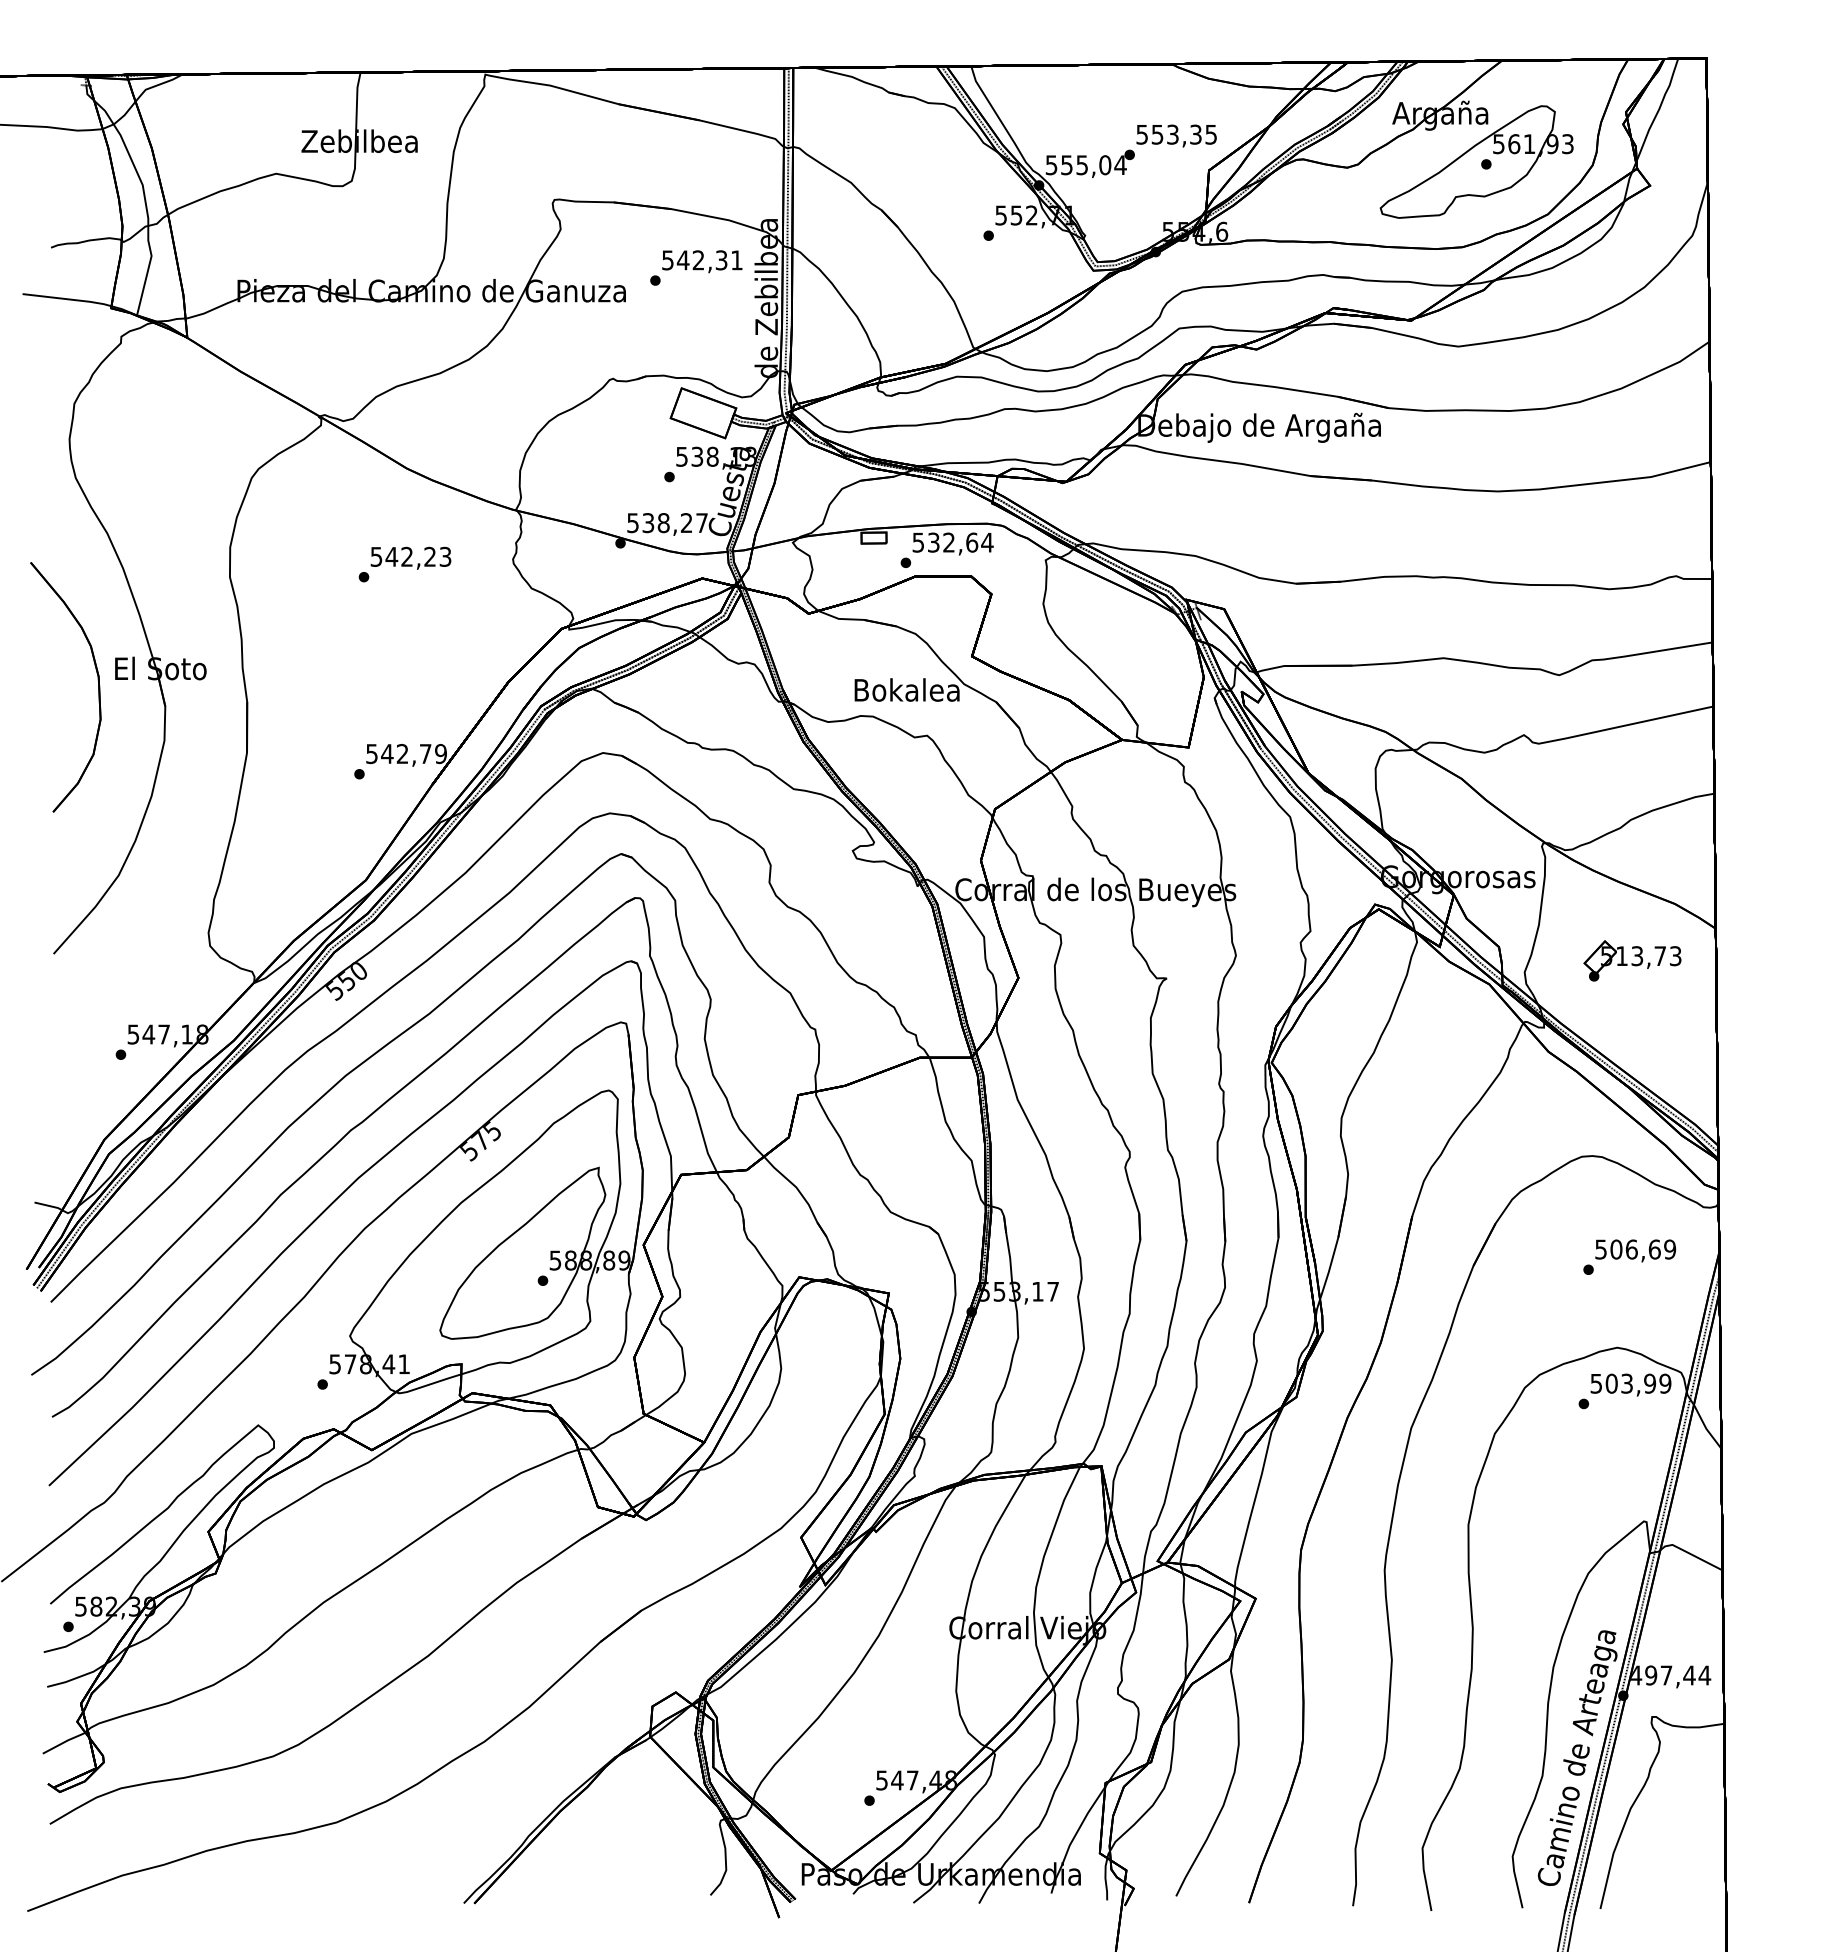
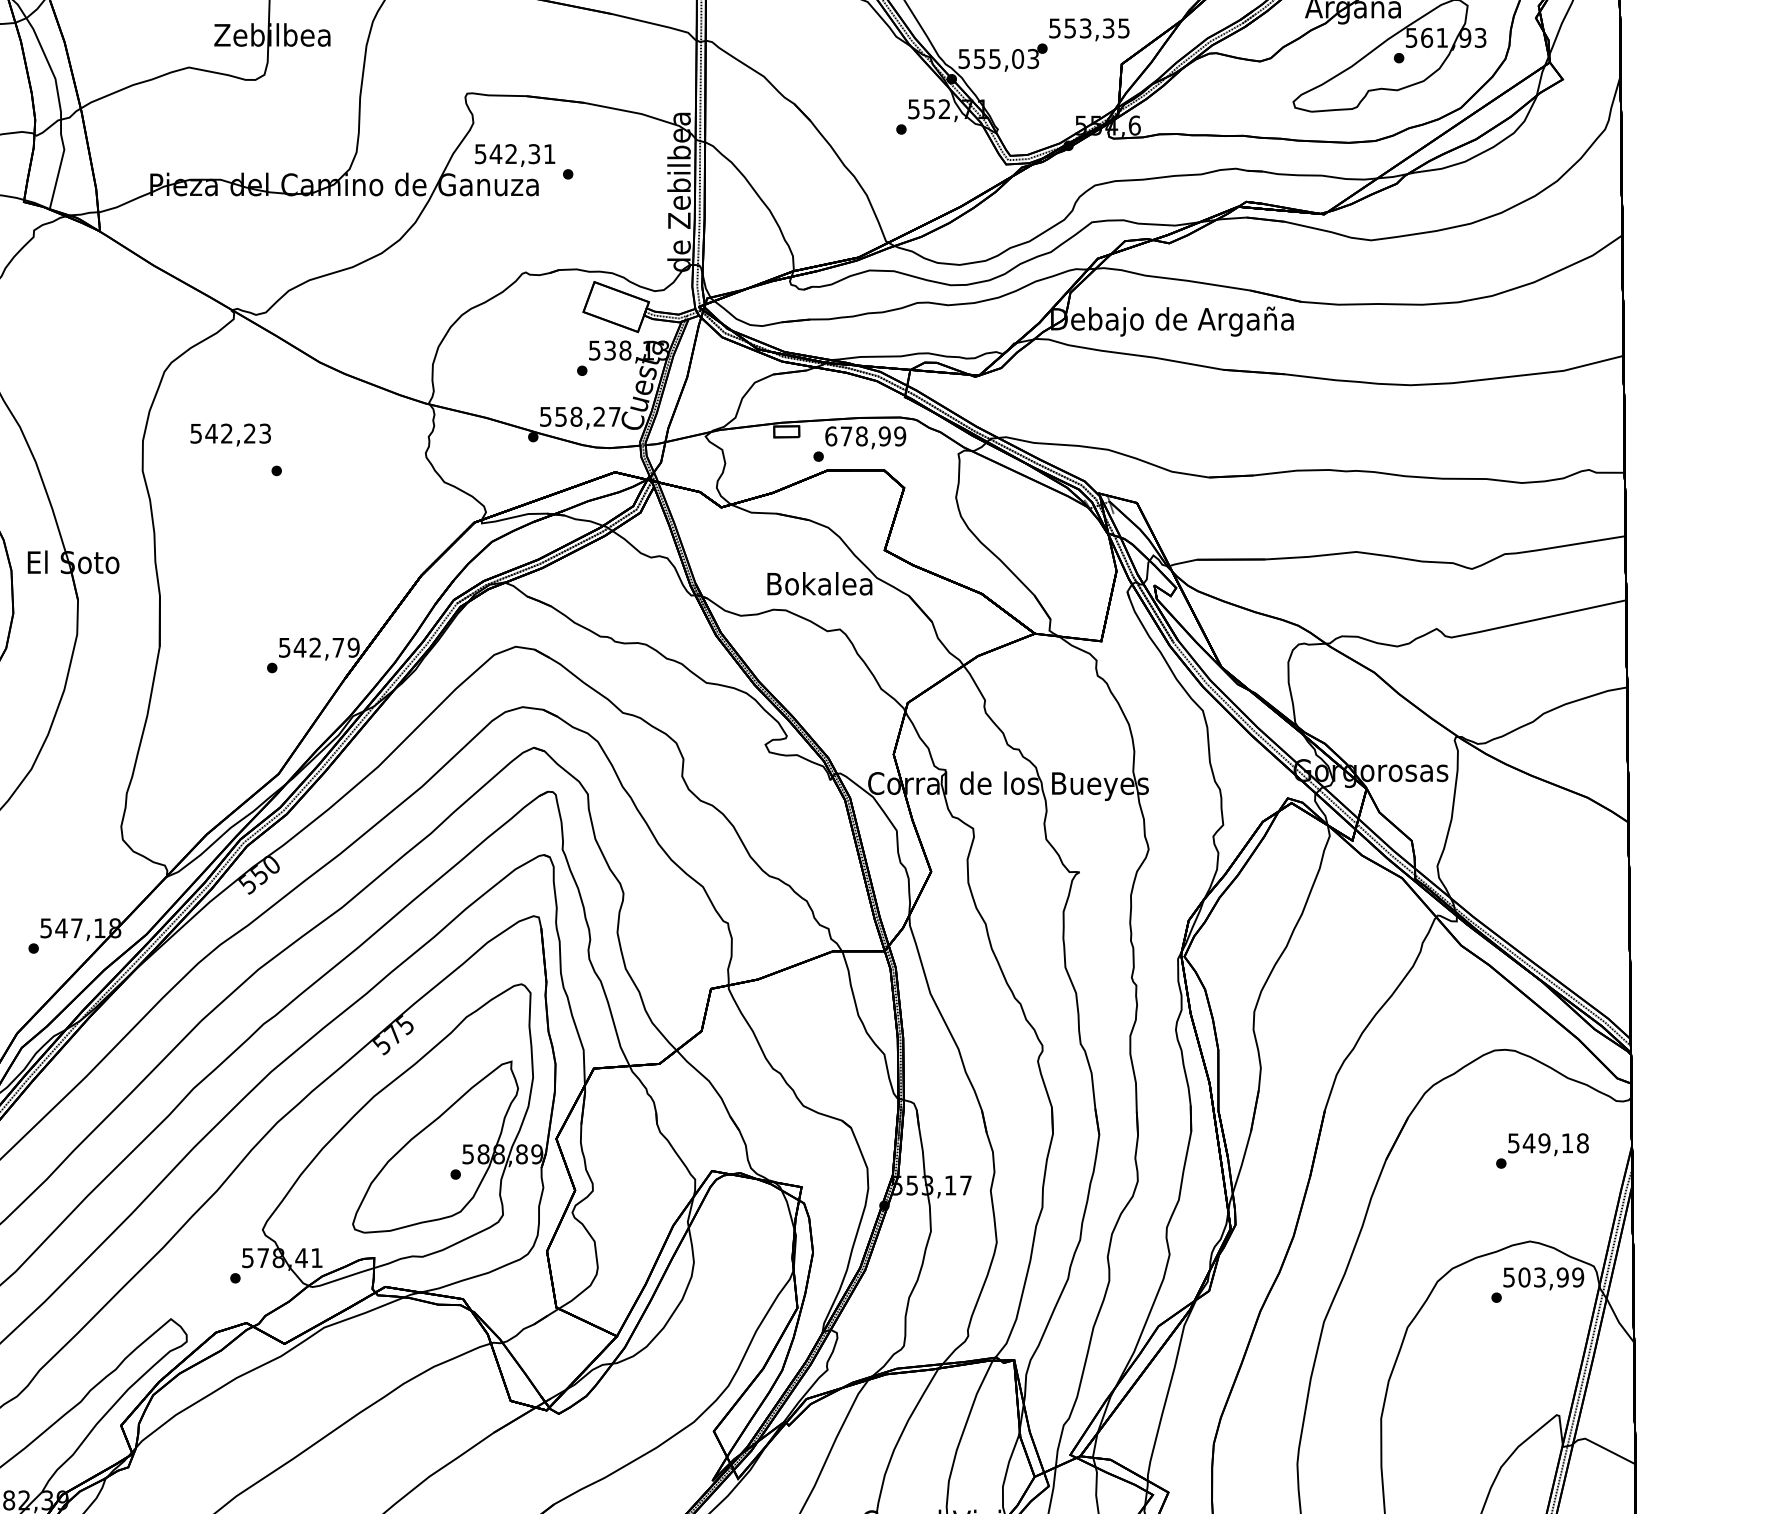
text: (1120, 165) -> (1033, 59), 555,04 -> 555,03
text: (702, 261) -> (515, 155), moved
text: (648, 522) -> (561, 416), 538,27 -> 558,27
text: (952, 542) -> (865, 436), 532,64 -> 678,99
text: (410, 557) -> (230, 434), moved
part: (1632, 960) -> (1545, 854), removed
text: (1643, 1249) -> (1556, 1143), 506,69 -> 549,18

